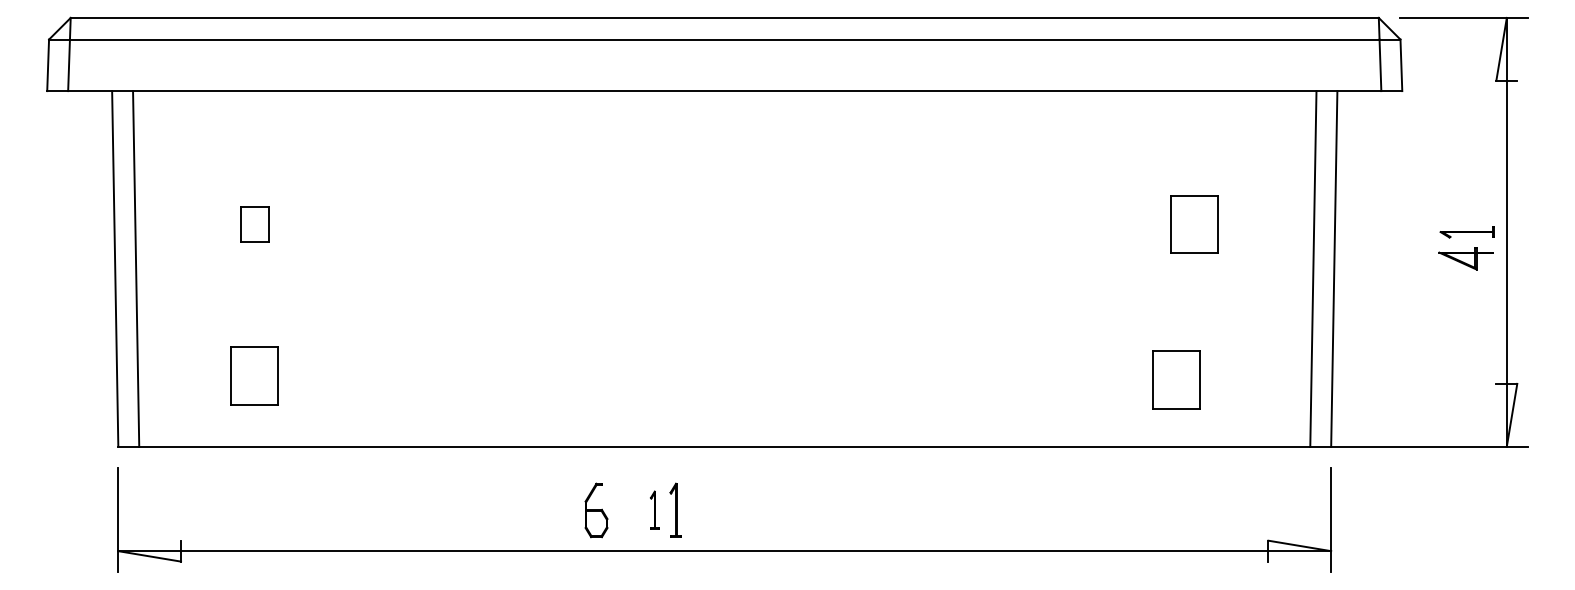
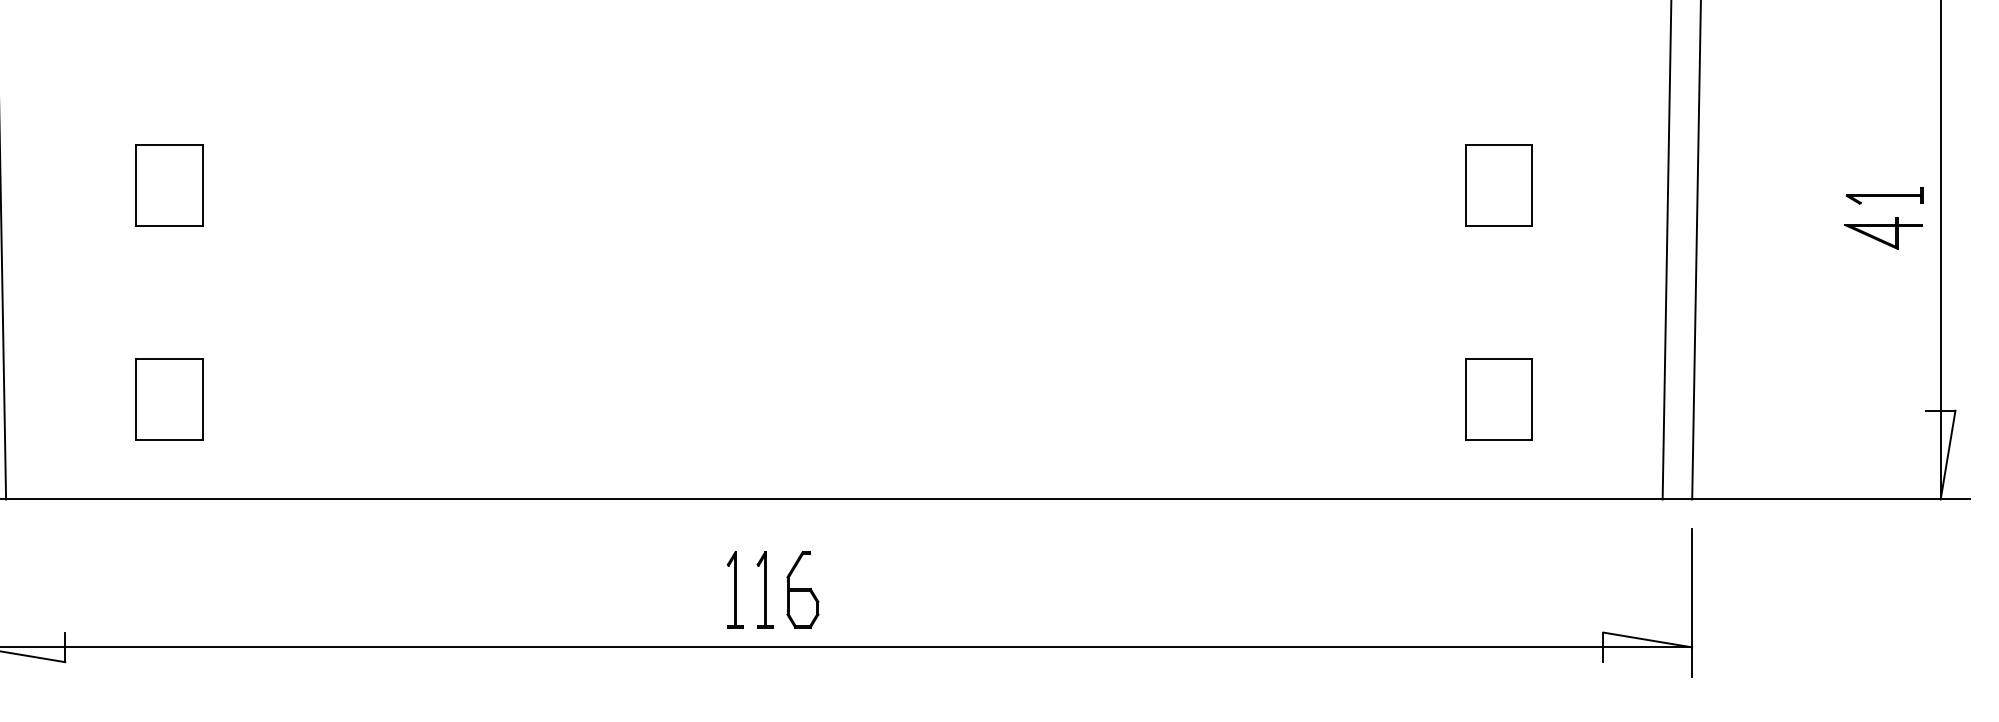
part: (254, 224) -> (169, 185), size x1.67
part: (1176, 379) -> (1498, 398), moved
part: (654, 509) -> (734, 588), size x1.43
part: (596, 510) -> (802, 589), moved

